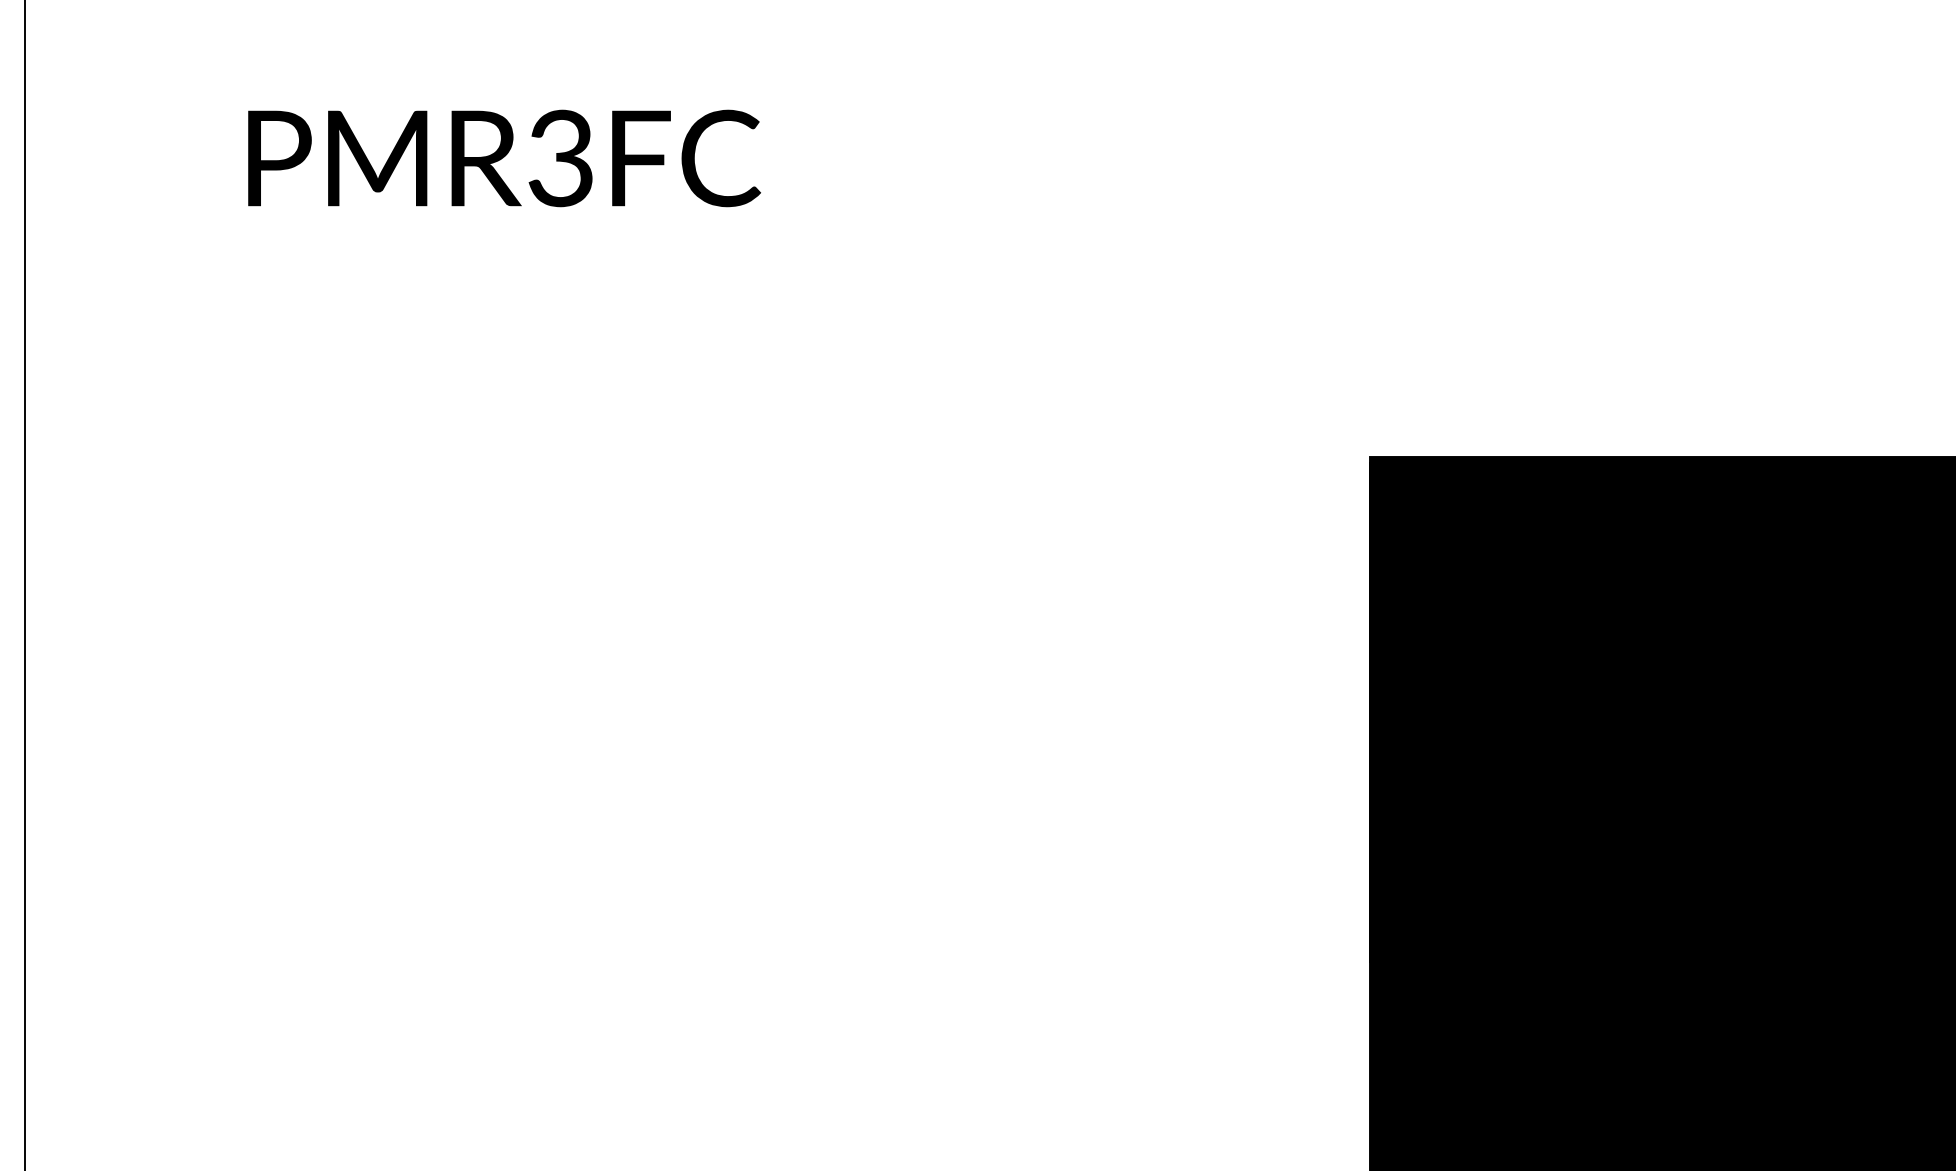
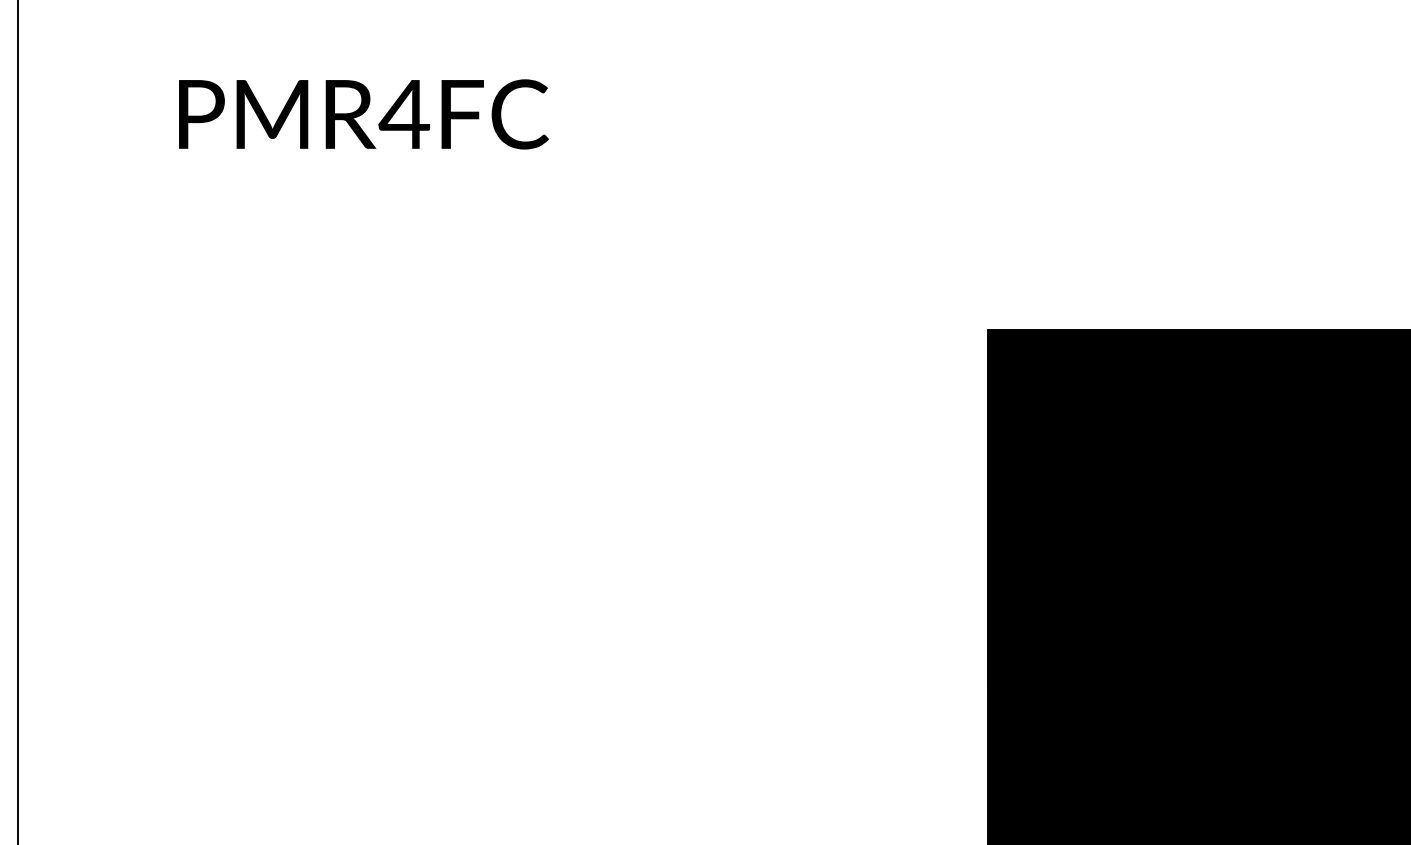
text: (560, 158) -> (404, 114), PMR3FC -> PMR4FC

